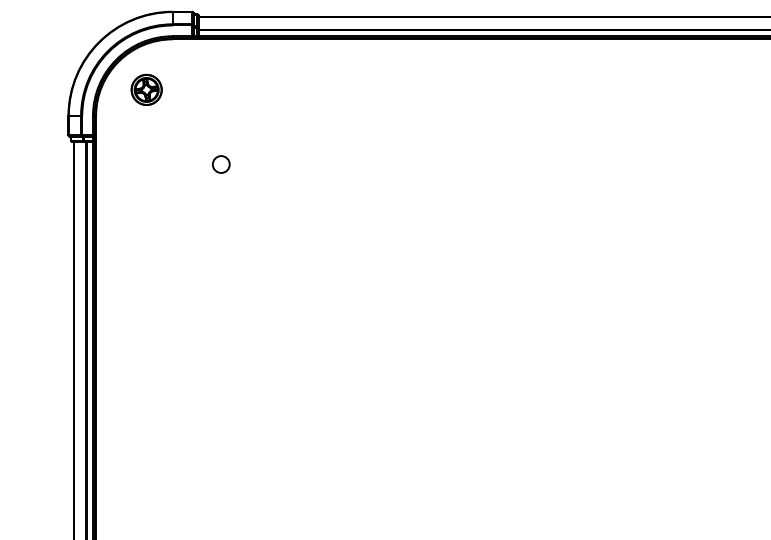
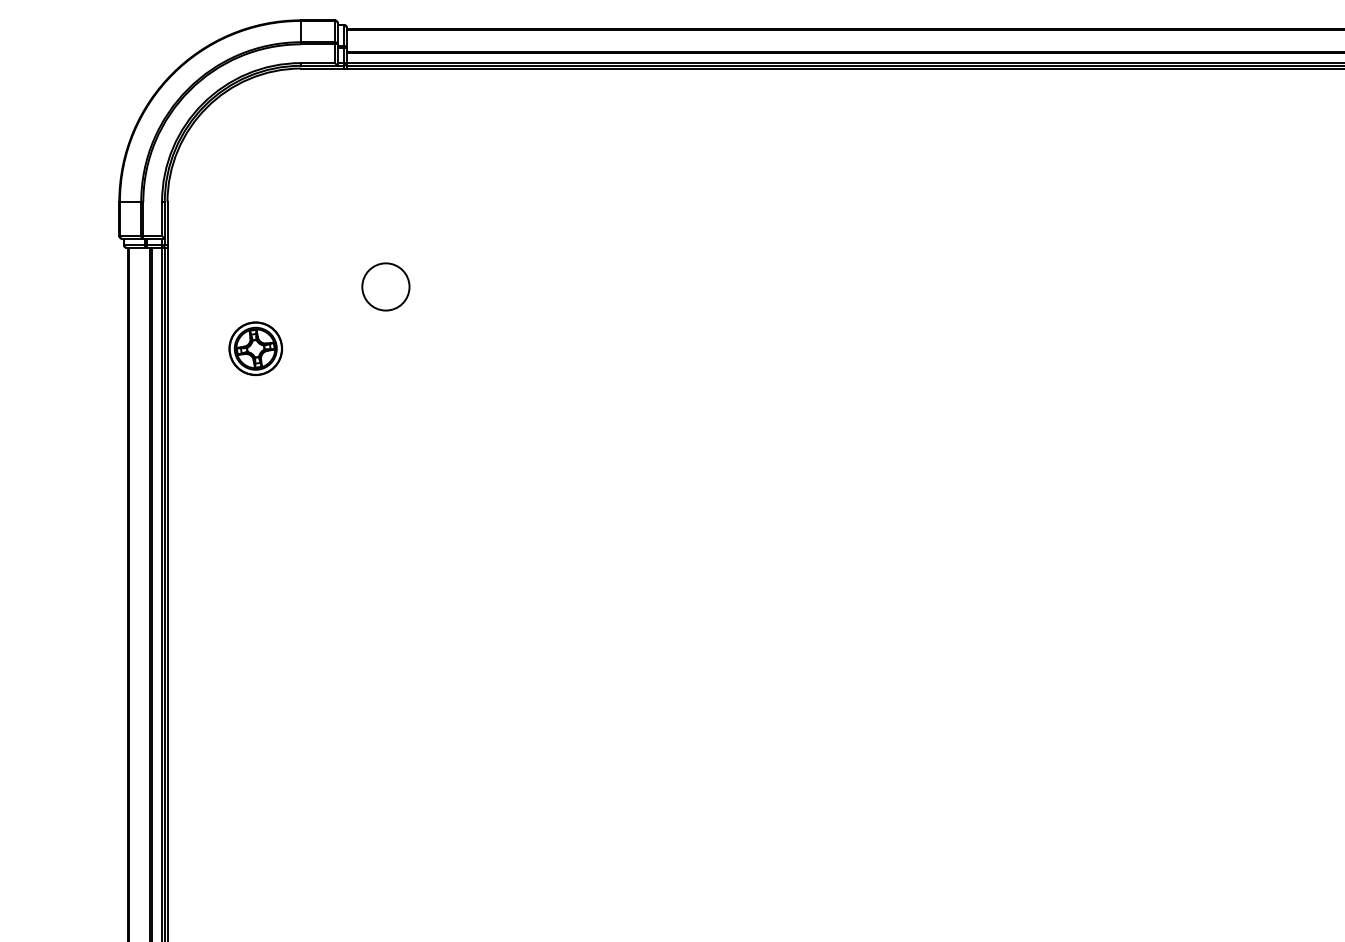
part: (146, 89) -> (255, 347), moved
circle: (220, 164) -> (384, 286), size x1.6

